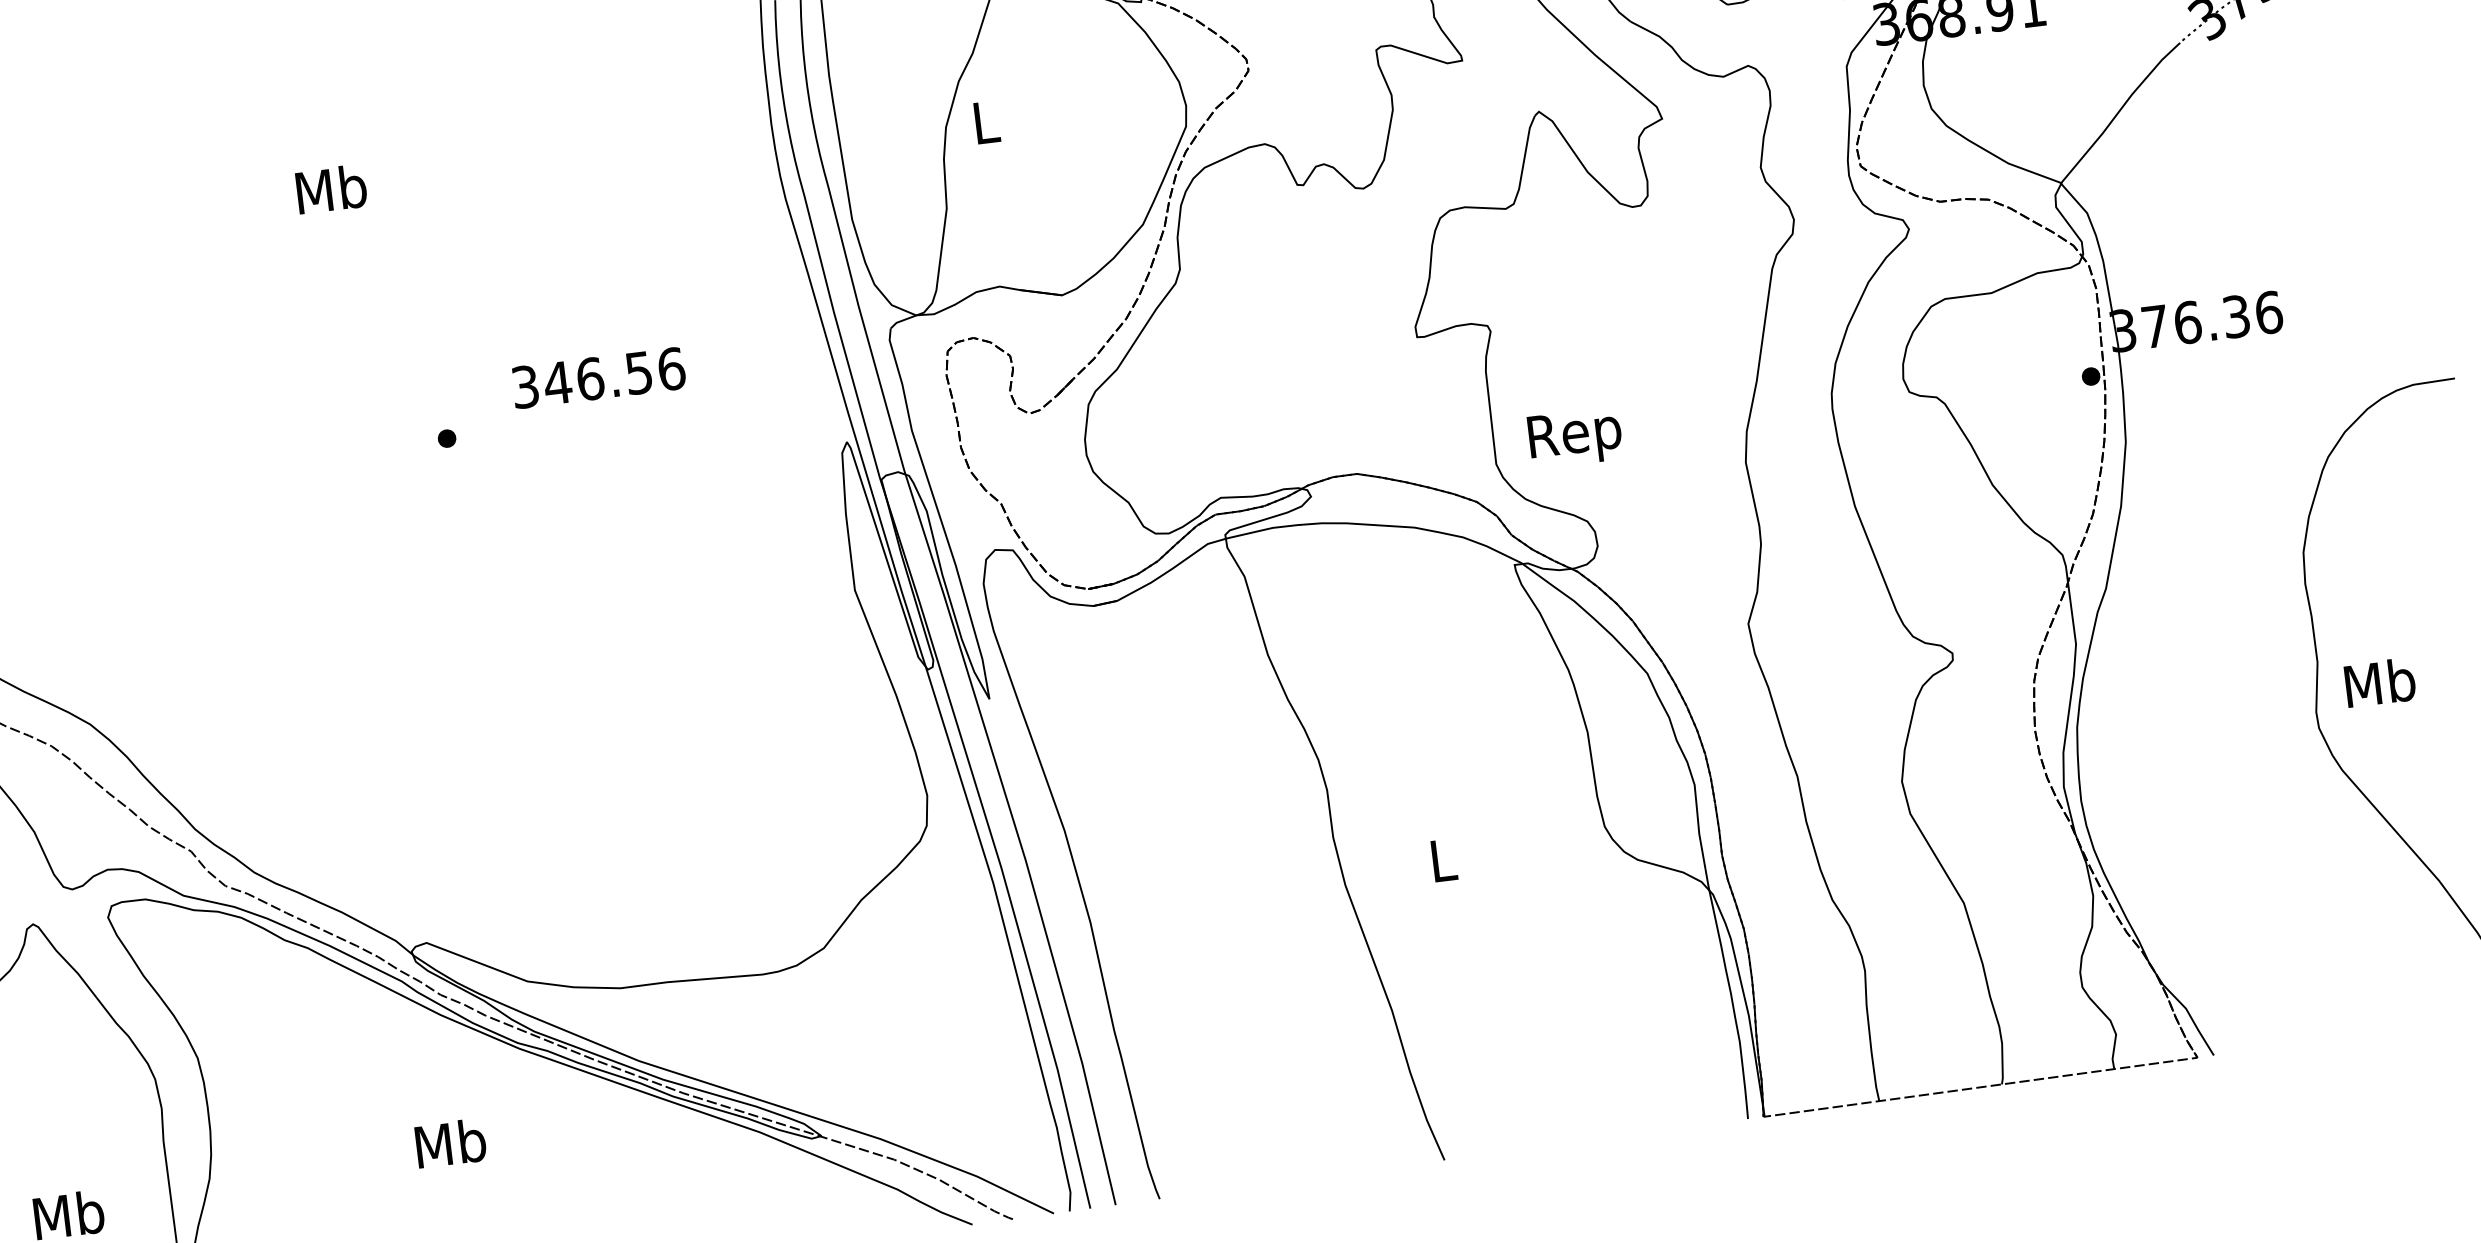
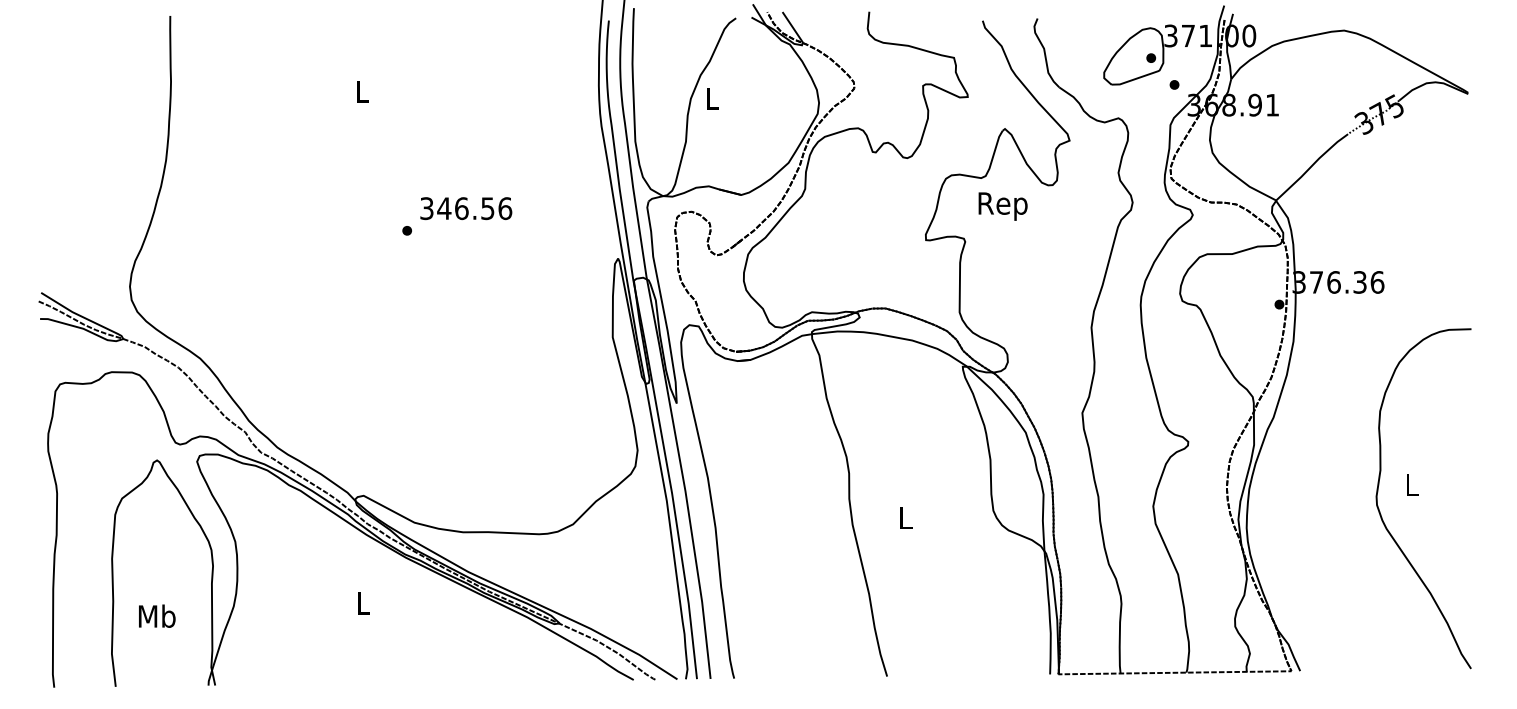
text: (331, 189) -> (362, 91), Mb -> L
text: (599, 377) -> (466, 208), moved
text: (1574, 437) -> (1002, 206), moved
text: (2380, 681) -> (1412, 484), Mb -> L
text: (450, 1142) -> (363, 602), Mb -> L

